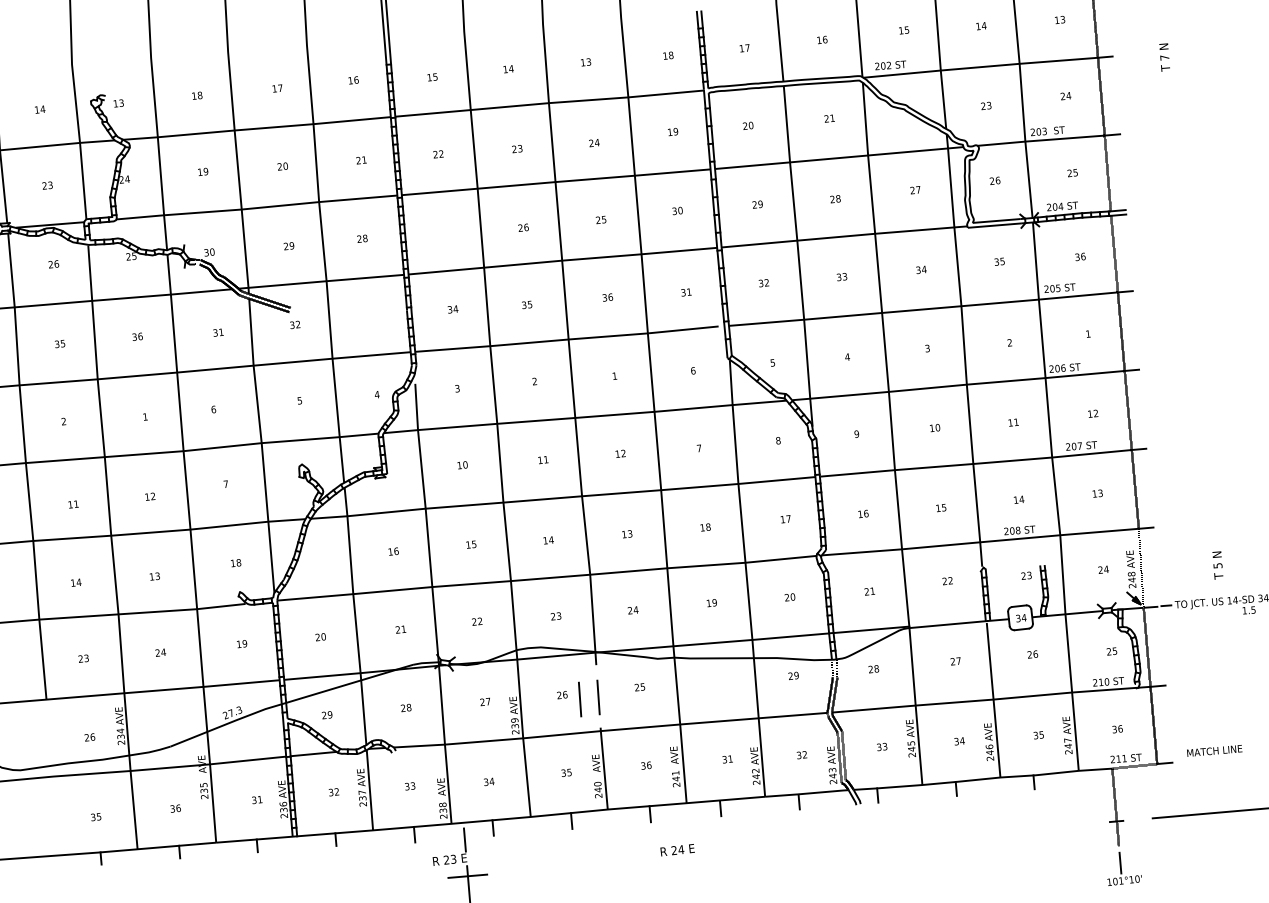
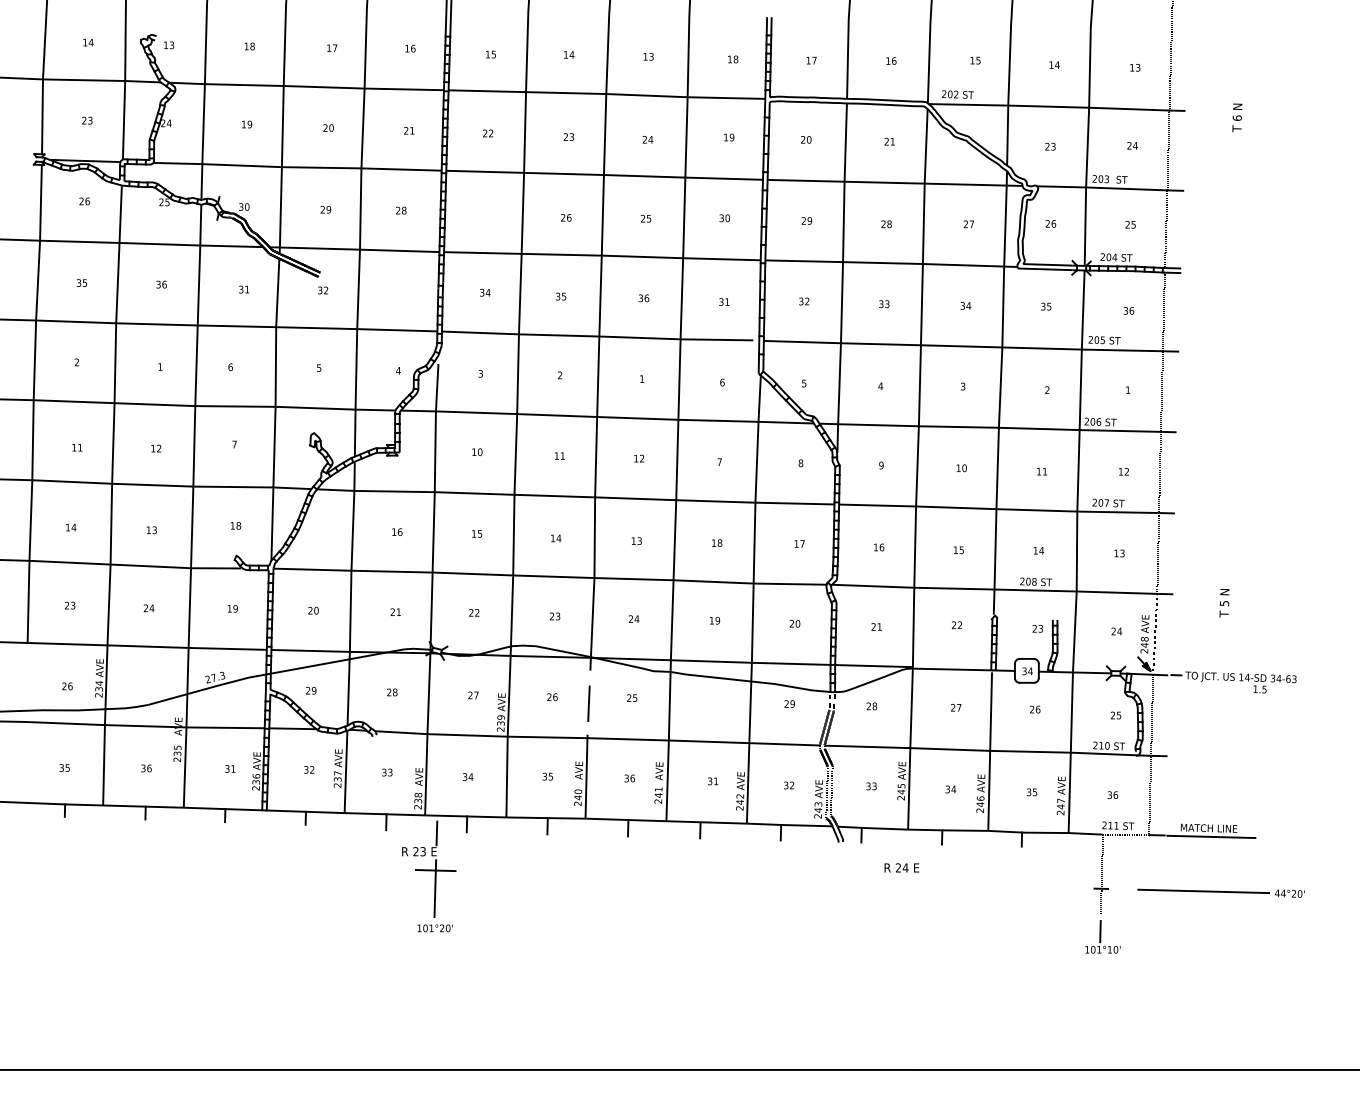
text: (1163, 57) -> (1236, 117), 7 -> 6
text: (1217, 565) -> (1224, 603), moved
line: (579, 699) -> (569, 703), removed
line: (1217, 758) -> (1211, 836), added
text: (677, 849) -> (901, 867), moved

